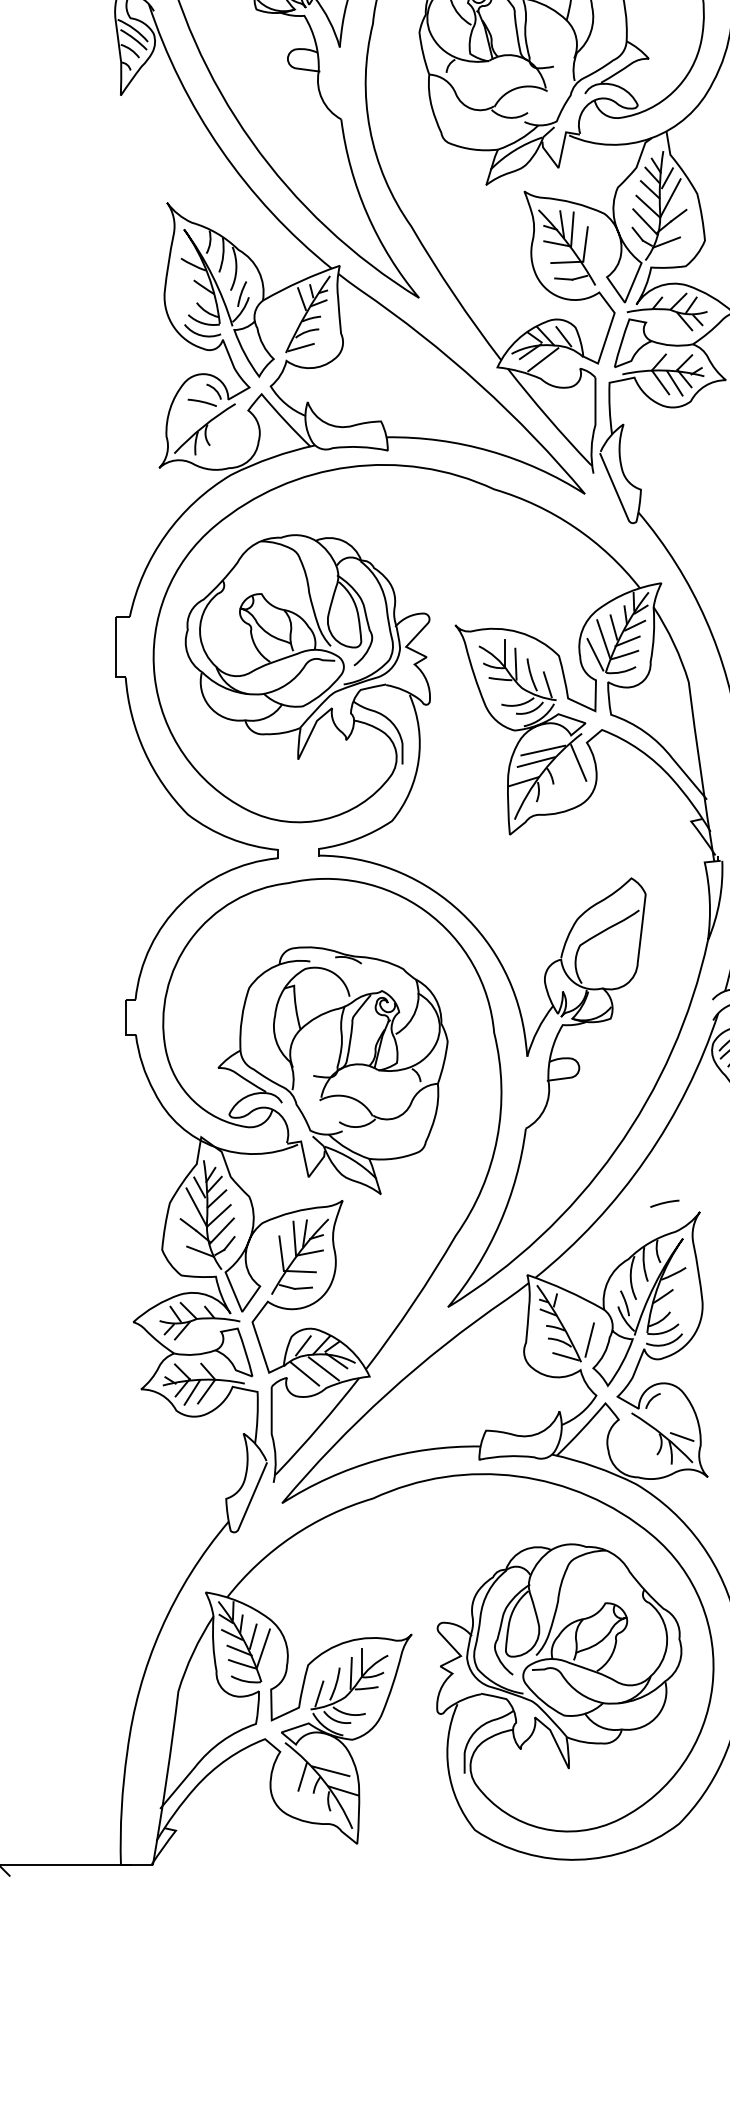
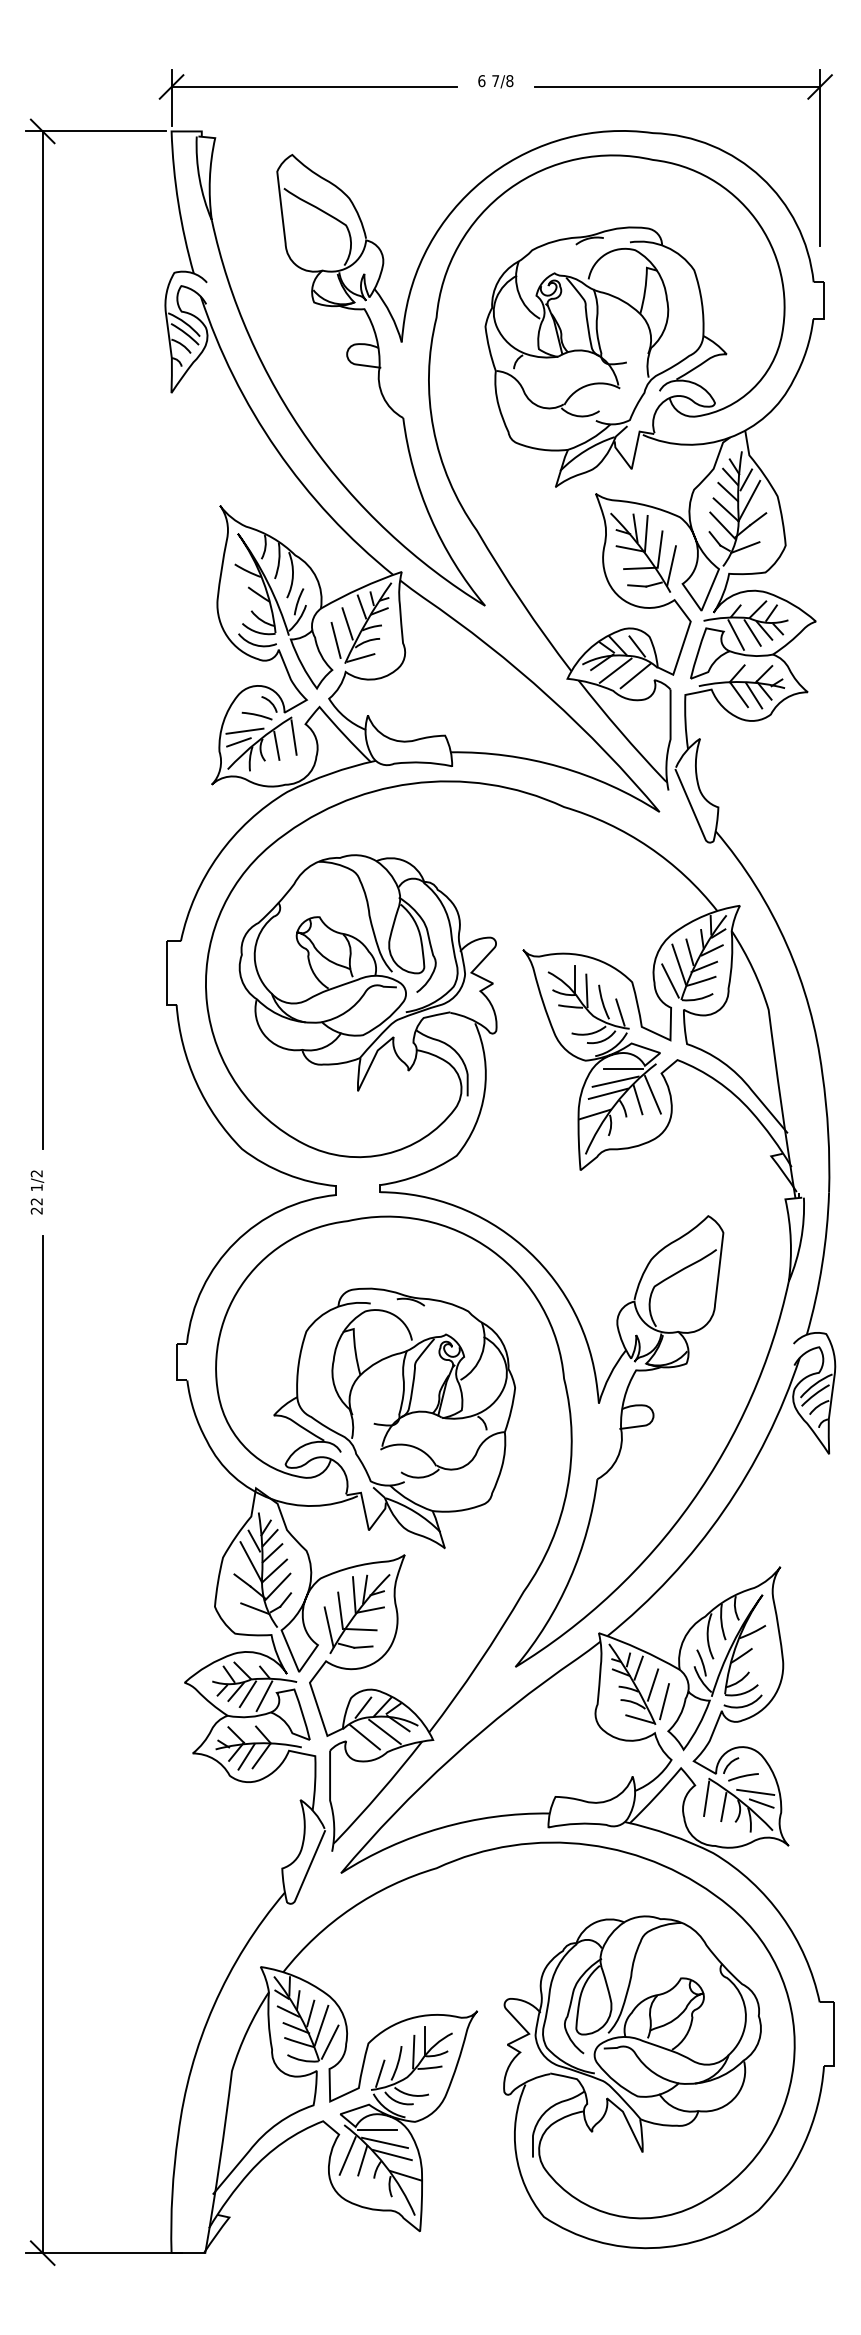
line: (596, 259) -> (671, 565), added
line: (288, 314) -> (347, 623), added
line: (673, 323) -> (752, 632), added
line: (657, 325) -> (735, 634), added
line: (276, 330) -> (335, 639), added
line: (562, 365) -> (635, 676), added
line: (190, 416) -> (244, 730), added
line: (236, 423) -> (293, 737), added
line: (184, 427) -> (238, 742), added
line: (220, 430) -> (276, 745), added
line: (550, 737) -> (623, 1068), added
line: (564, 767) -> (637, 1099), added
line: (664, 1203) -> (743, 1777), moved
line: (270, 1269) -> (328, 1627), added
line: (564, 1307) -> (638, 1667), added
line: (578, 1323) -> (652, 1684), added
line: (193, 1333) -> (247, 1694), added
line: (209, 1335) -> (264, 1696), added
line: (676, 1425) -> (755, 1791), added
line: (629, 1432) -> (706, 1798), added
line: (645, 1440) -> (723, 1807), added
line: (271, 1663) -> (329, 2041), added
line: (316, 1747) -> (377, 2130), added
line: (323, 1759) -> (384, 2142), added
line: (288, 1771) -> (347, 2155), added

